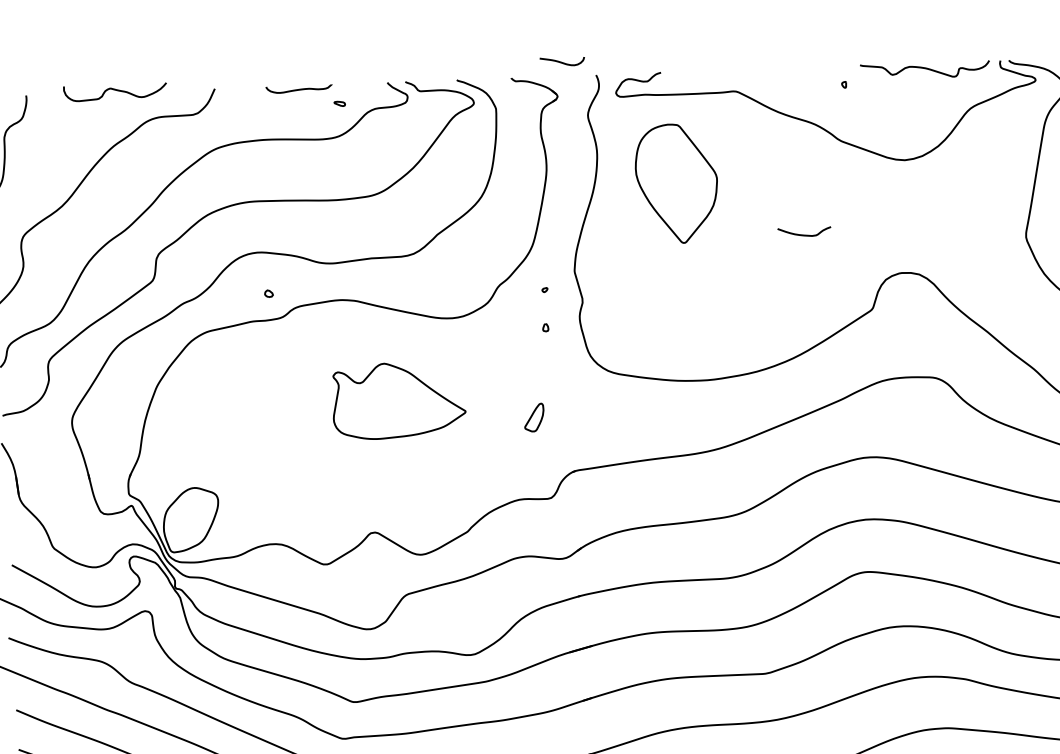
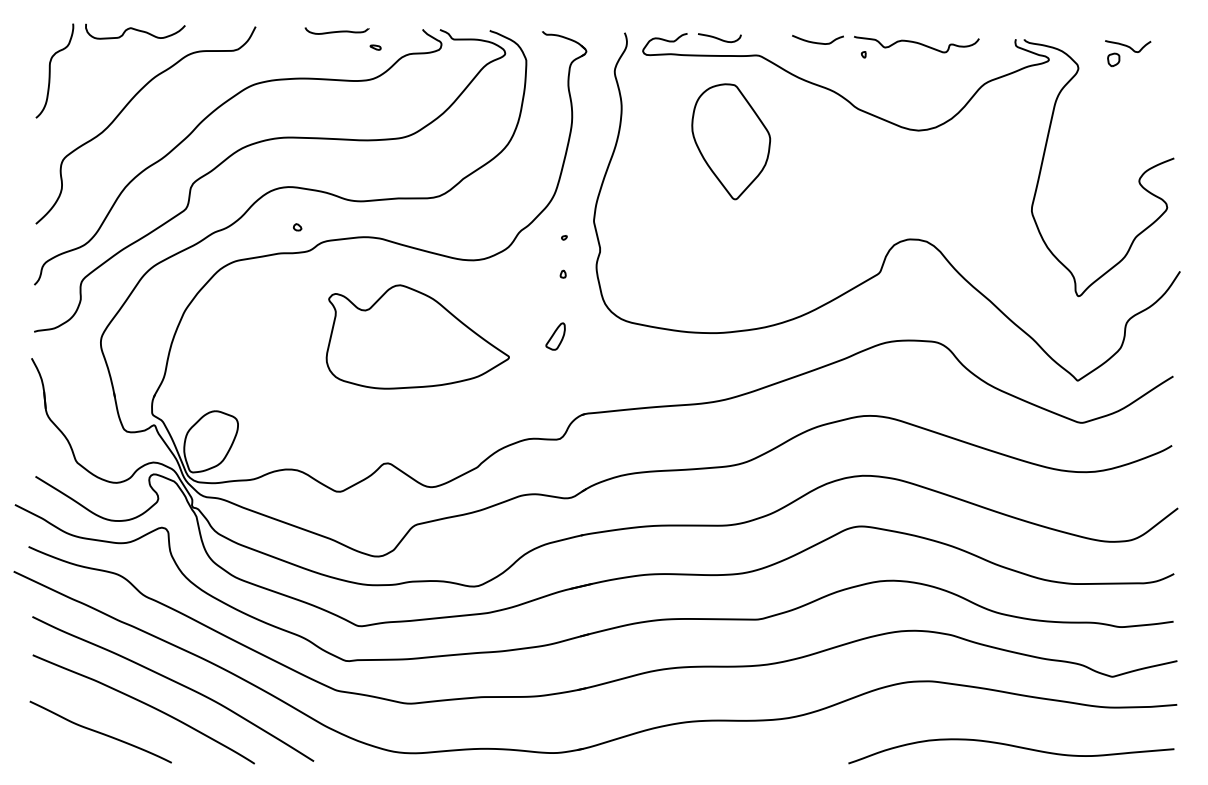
curve: (562, 62) -> (719, 38), moved
curve: (924, 68) -> (916, 43), moved
curve: (115, 90) -> (135, 30), moved
part: (677, 183) -> (731, 141), moved
curve: (804, 234) -> (817, 42), moved
part: (398, 399) -> (417, 336), size x1.43
part: (534, 417) -> (555, 336), moved

